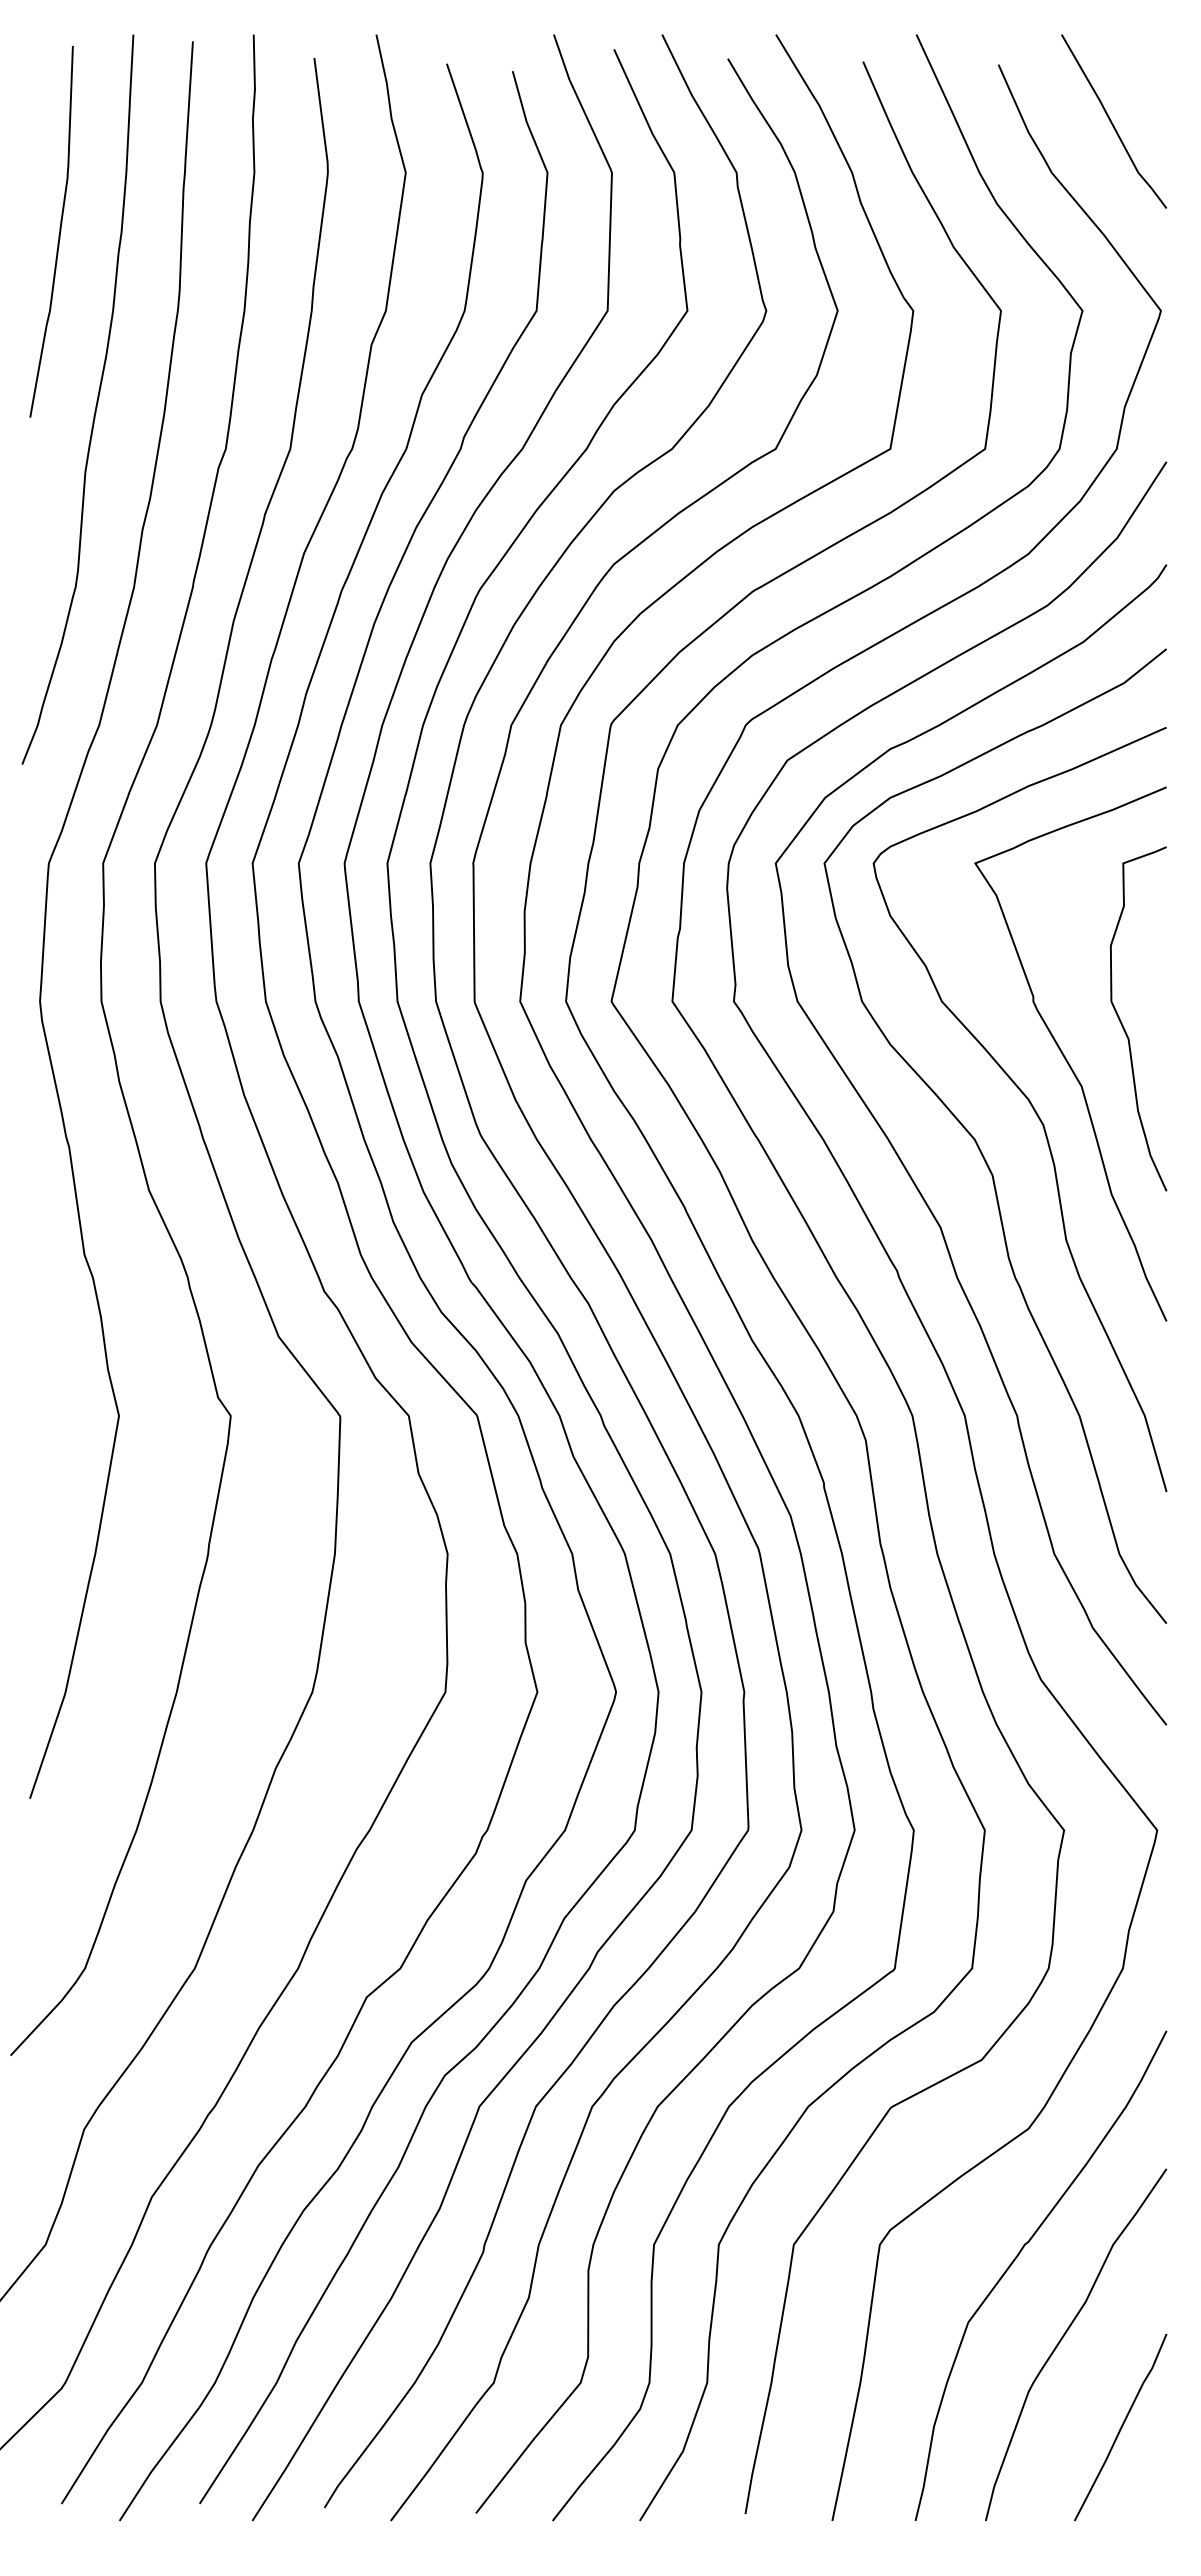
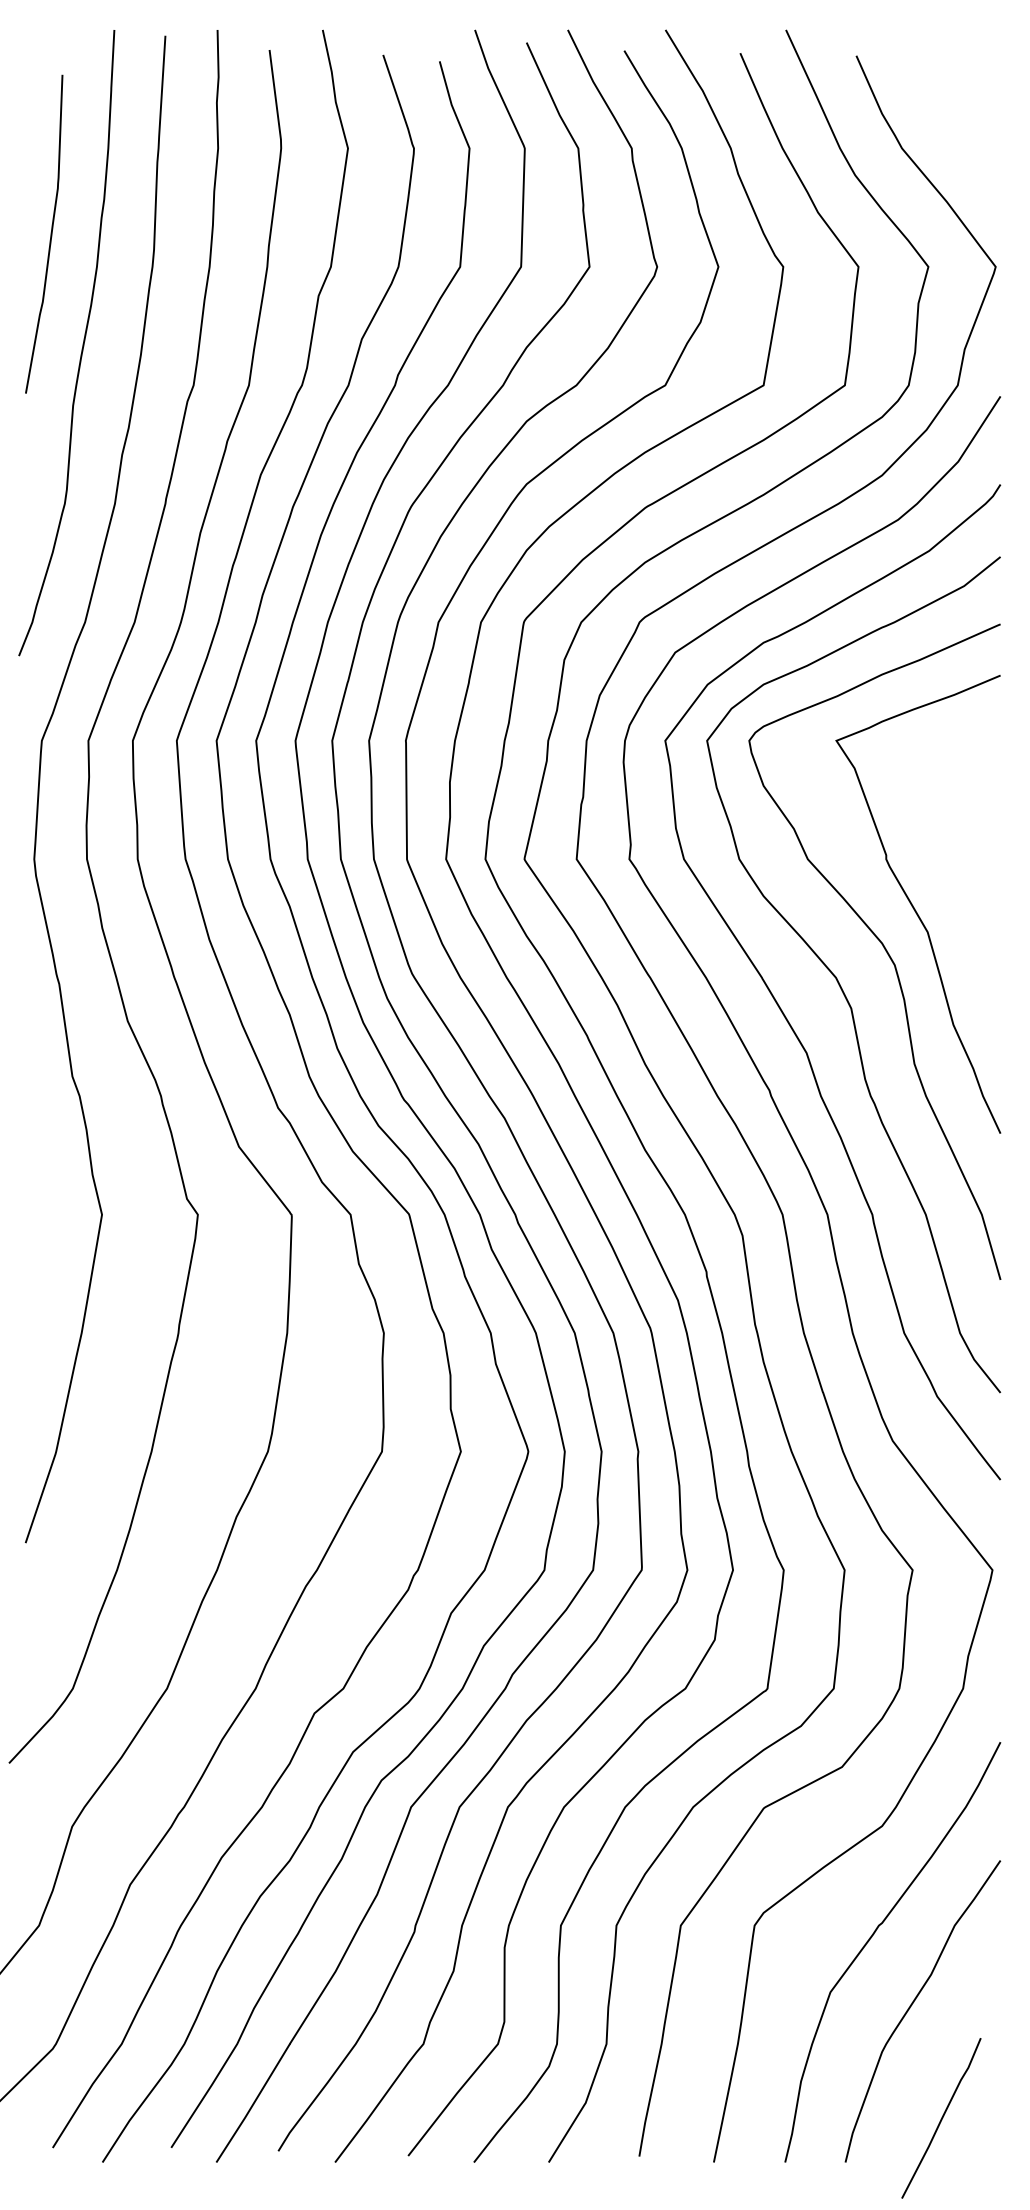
curve: (1112, 122) -> (954, 105), removed
curve: (58, 234) -> (50, 236), moved
curve: (1123, 1025) -> (963, 879), removed
curve: (1120, 2427) -> (941, 2118), moved

